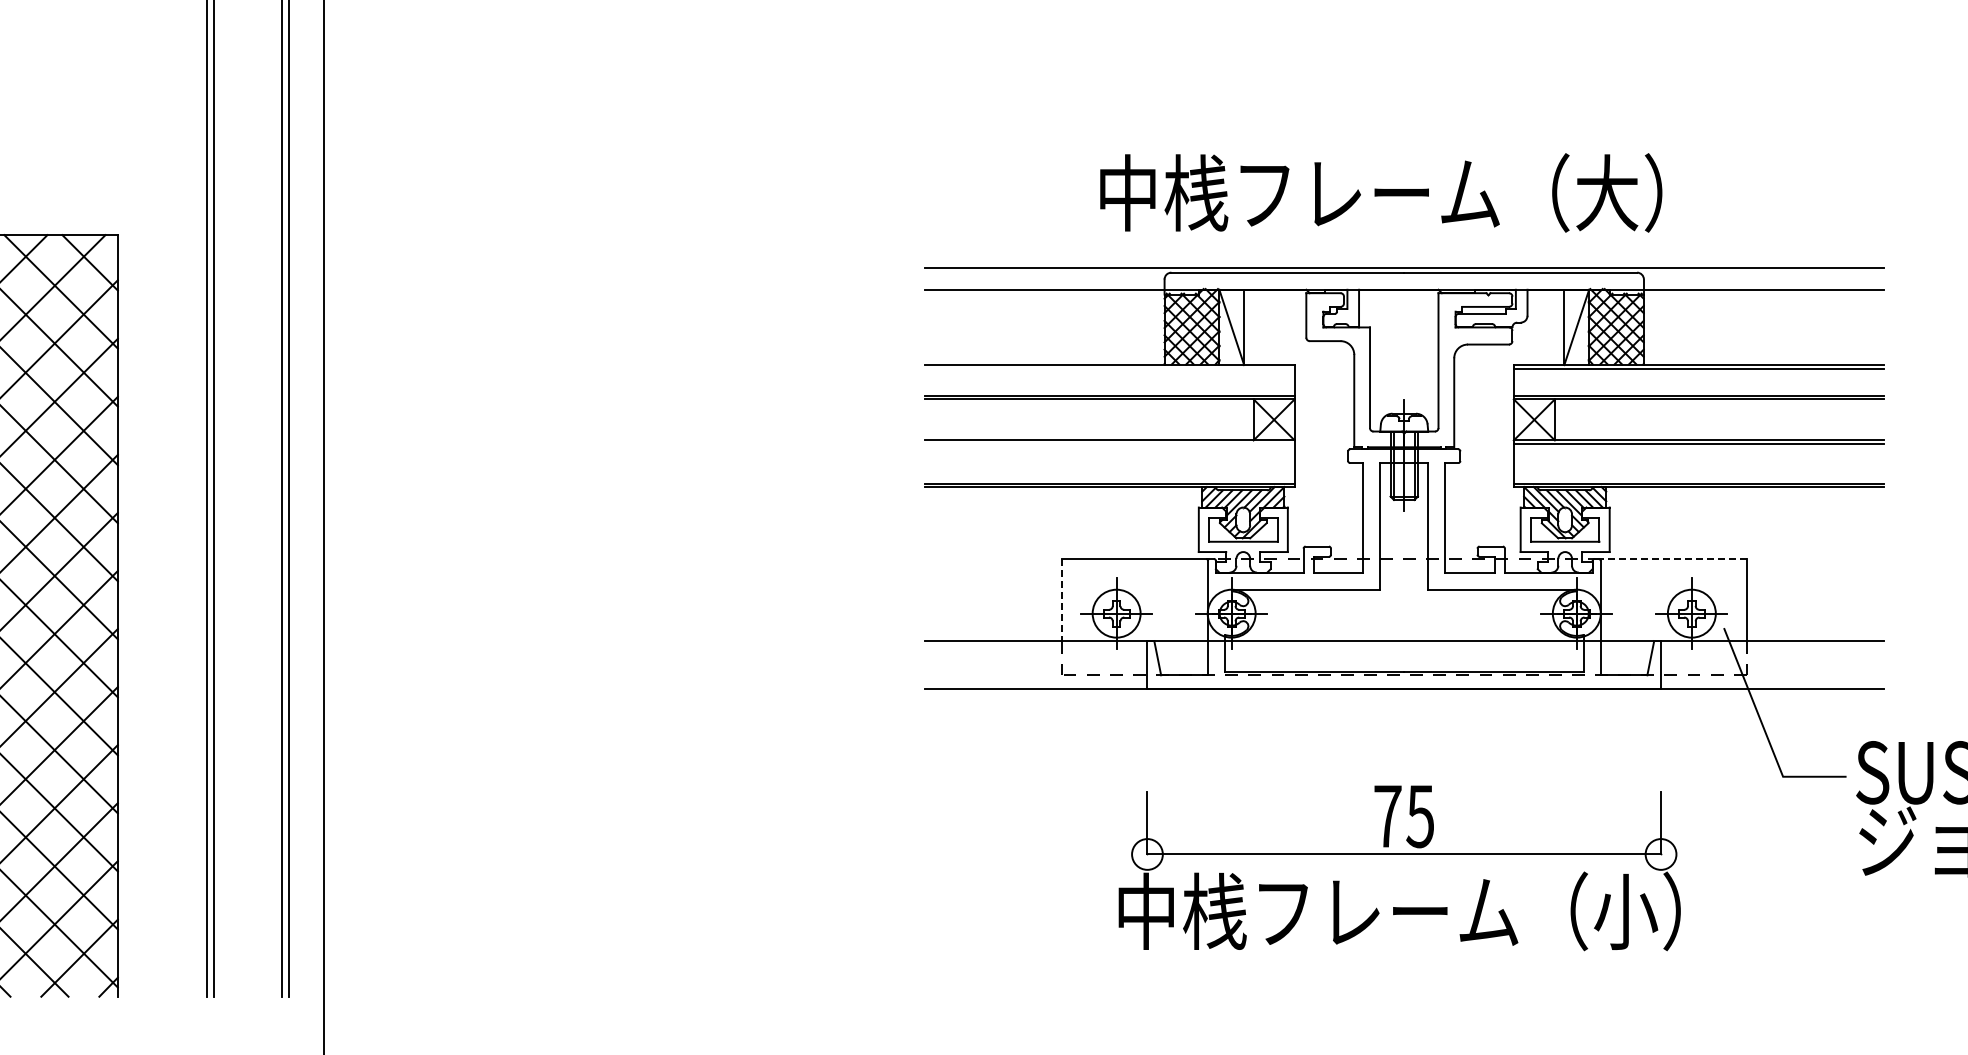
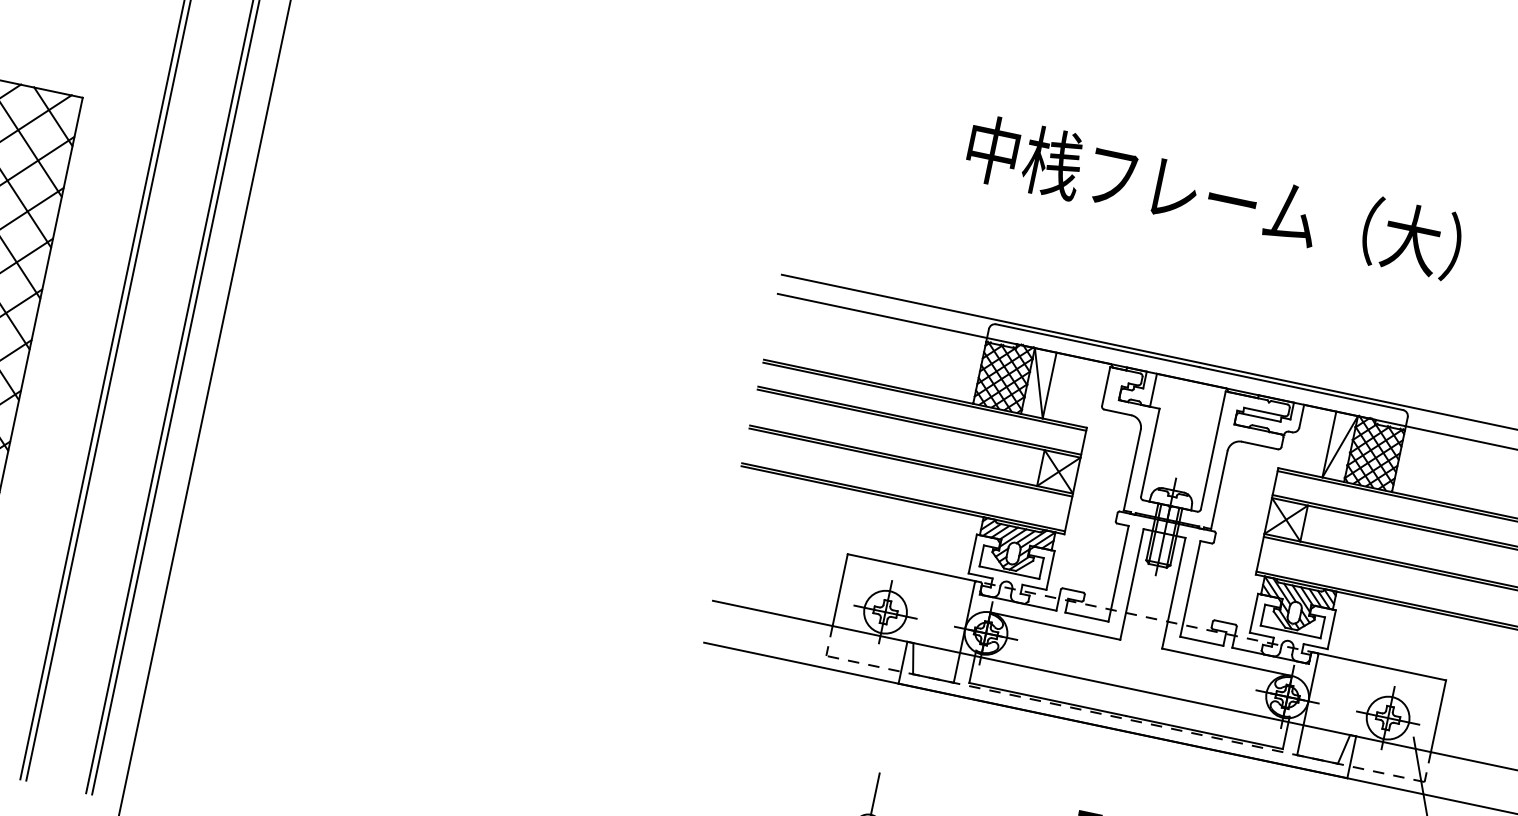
text: (1381, 192) -> (1214, 196), moved
line: (1109, 368) -> (924, 396), added
line: (1109, 443) -> (910, 462), added
line: (1673, 558) -> (1382, 666), dashed -> solid
line: (1061, 600) -> (839, 590), dashed -> solid

